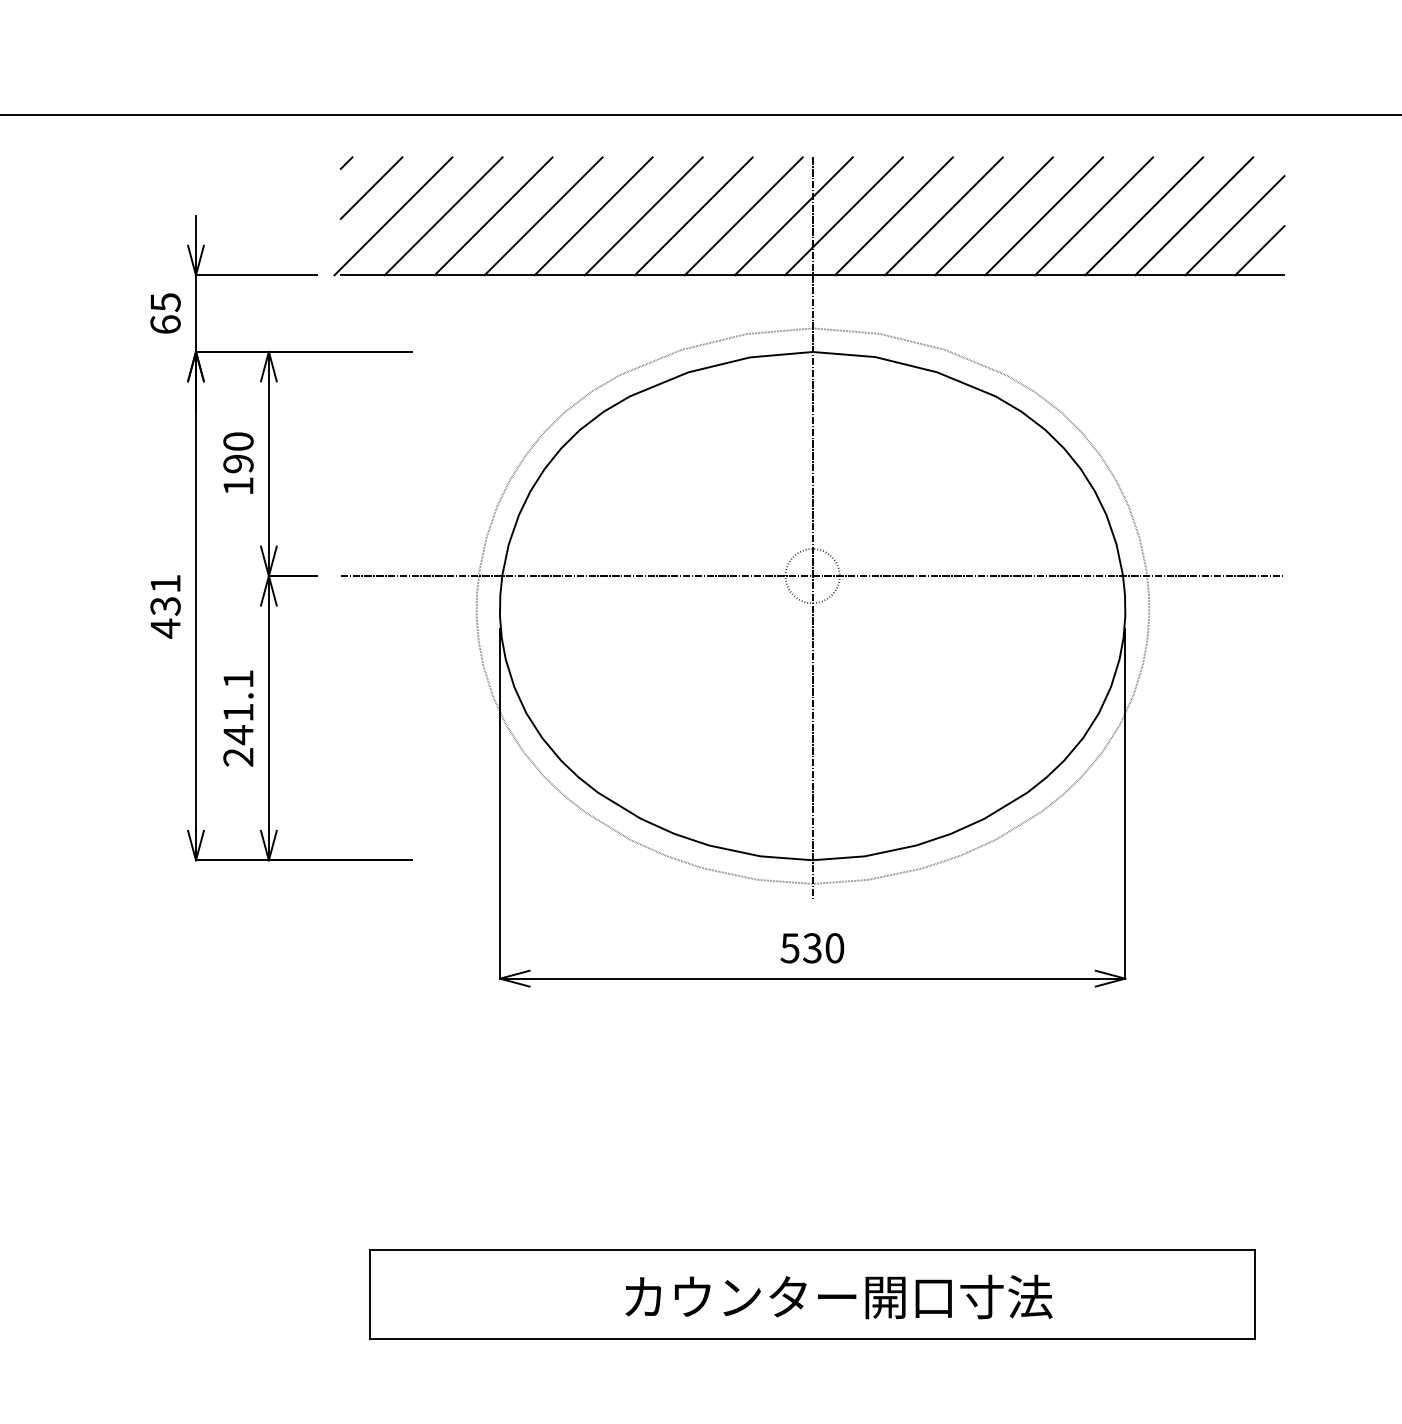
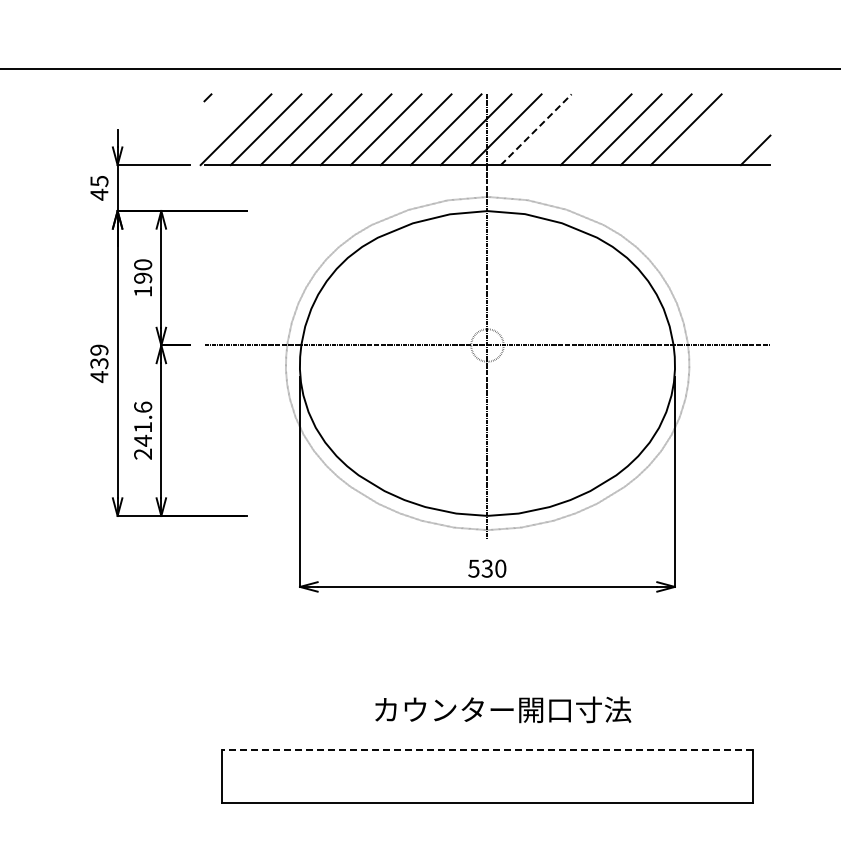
line: (370, 187) -> (222, 112), removed
line: (894, 215) -> (536, 129), solid -> dashed
line: (942, 215) -> (565, 129), removed
line: (1192, 215) -> (715, 129), removed
line: (1234, 225) -> (740, 135), removed
text: (165, 324) -> (99, 194), 65 -> 45
text: (165, 582) -> (99, 349), 431 -> 439
text: (239, 677) -> (143, 406), 241.1 -> 241.6
line: (811, 1249) -> (486, 749), solid -> dashed
text: (839, 1296) -> (503, 709), moved

